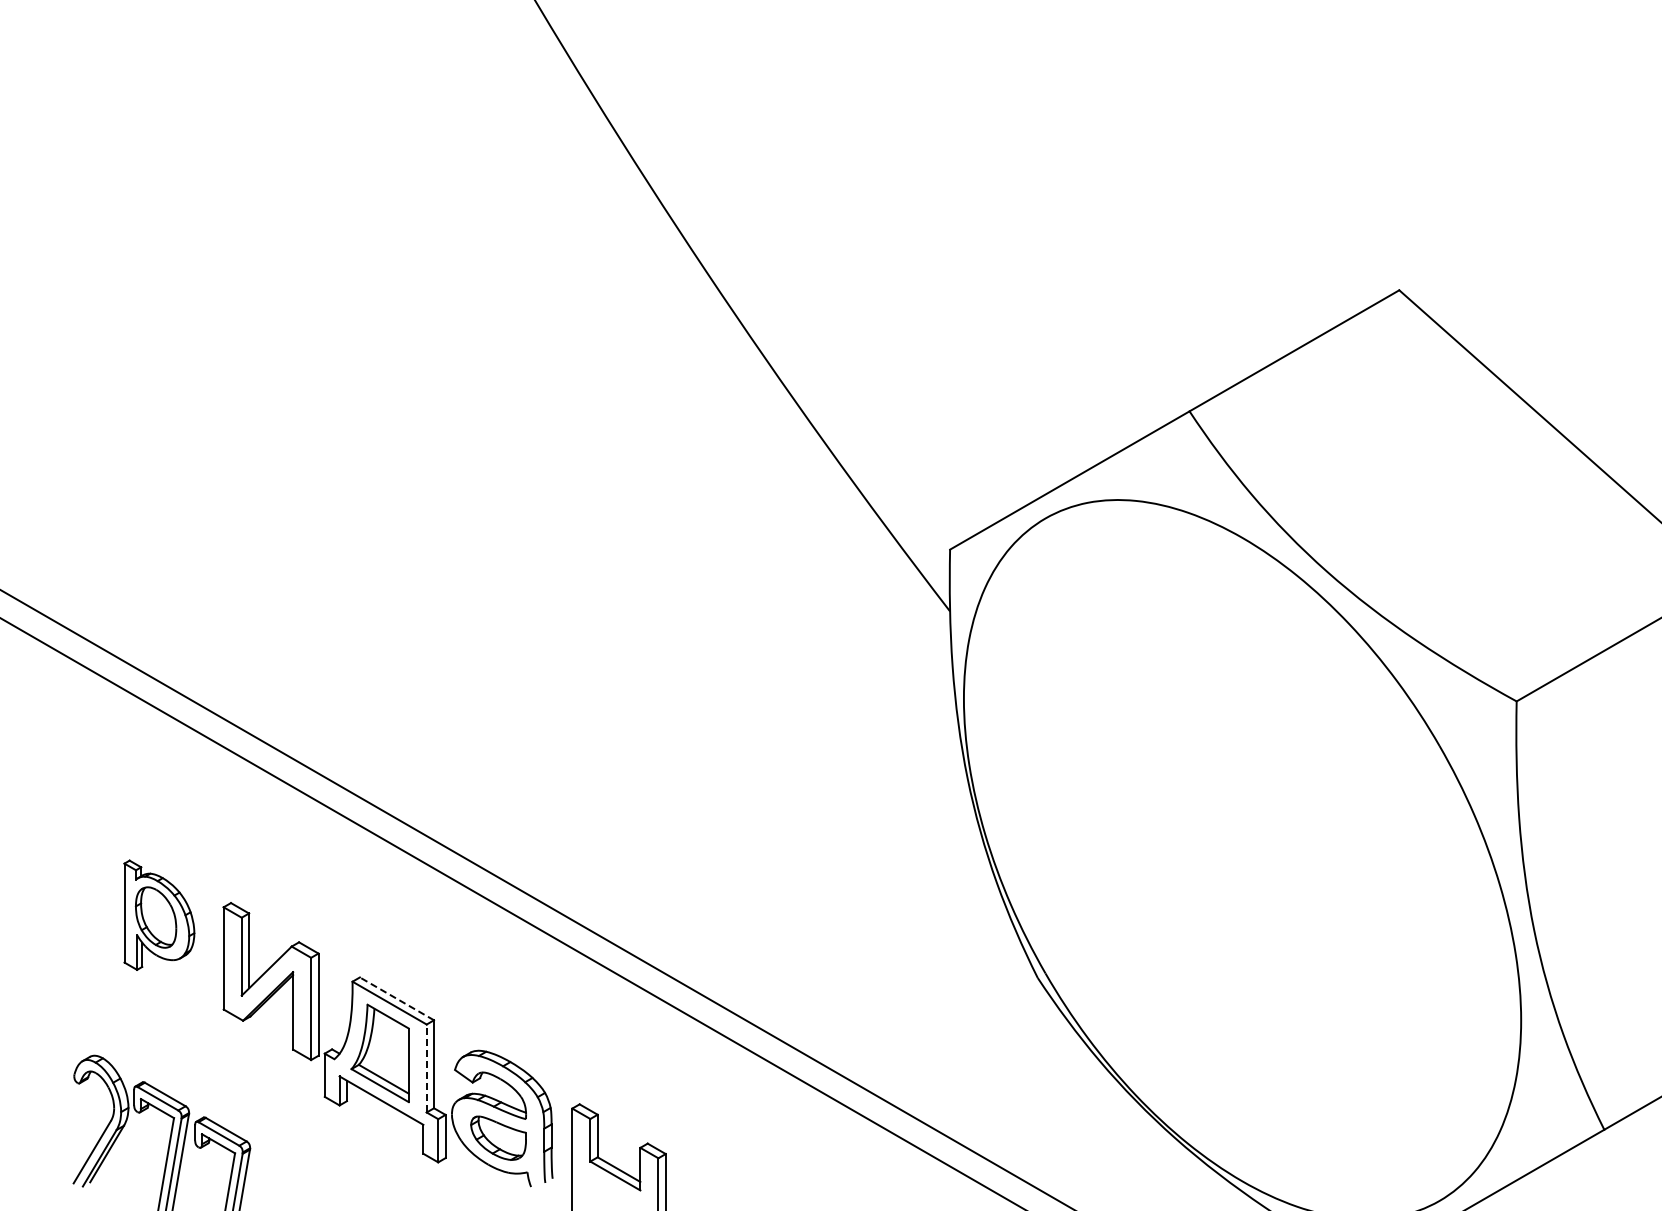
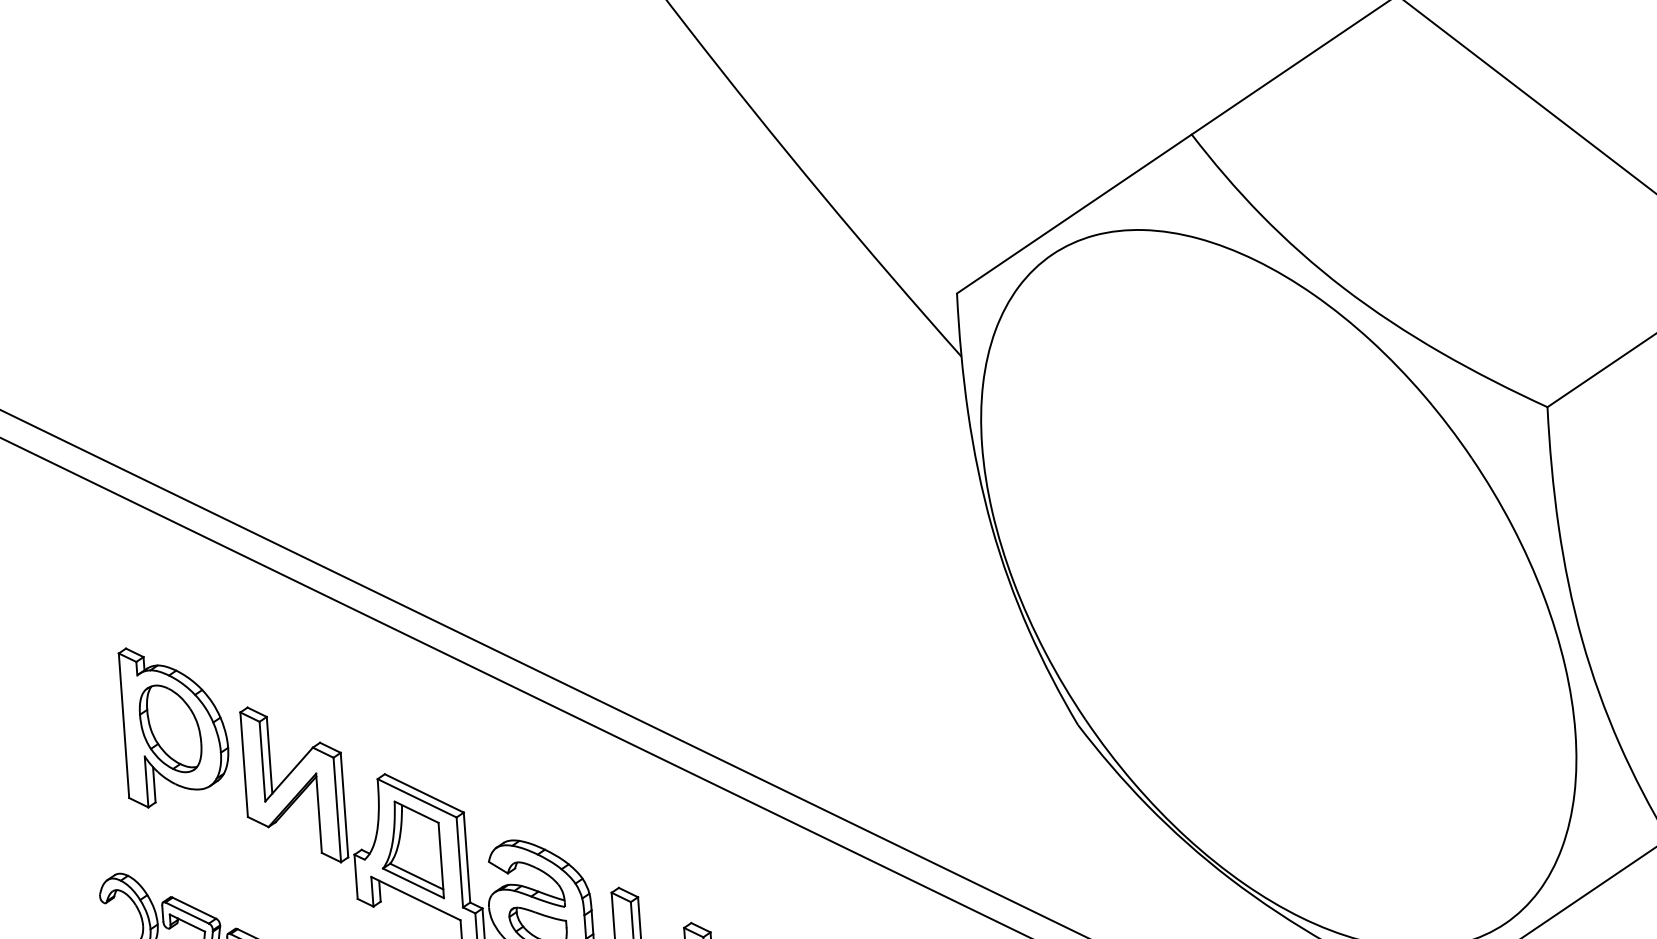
part: (159, 915) -> (175, 725), size x1.43
line: (396, 998) -> (423, 793), dashed -> solid
line: (426, 1068) -> (459, 862), dashed -> solid

